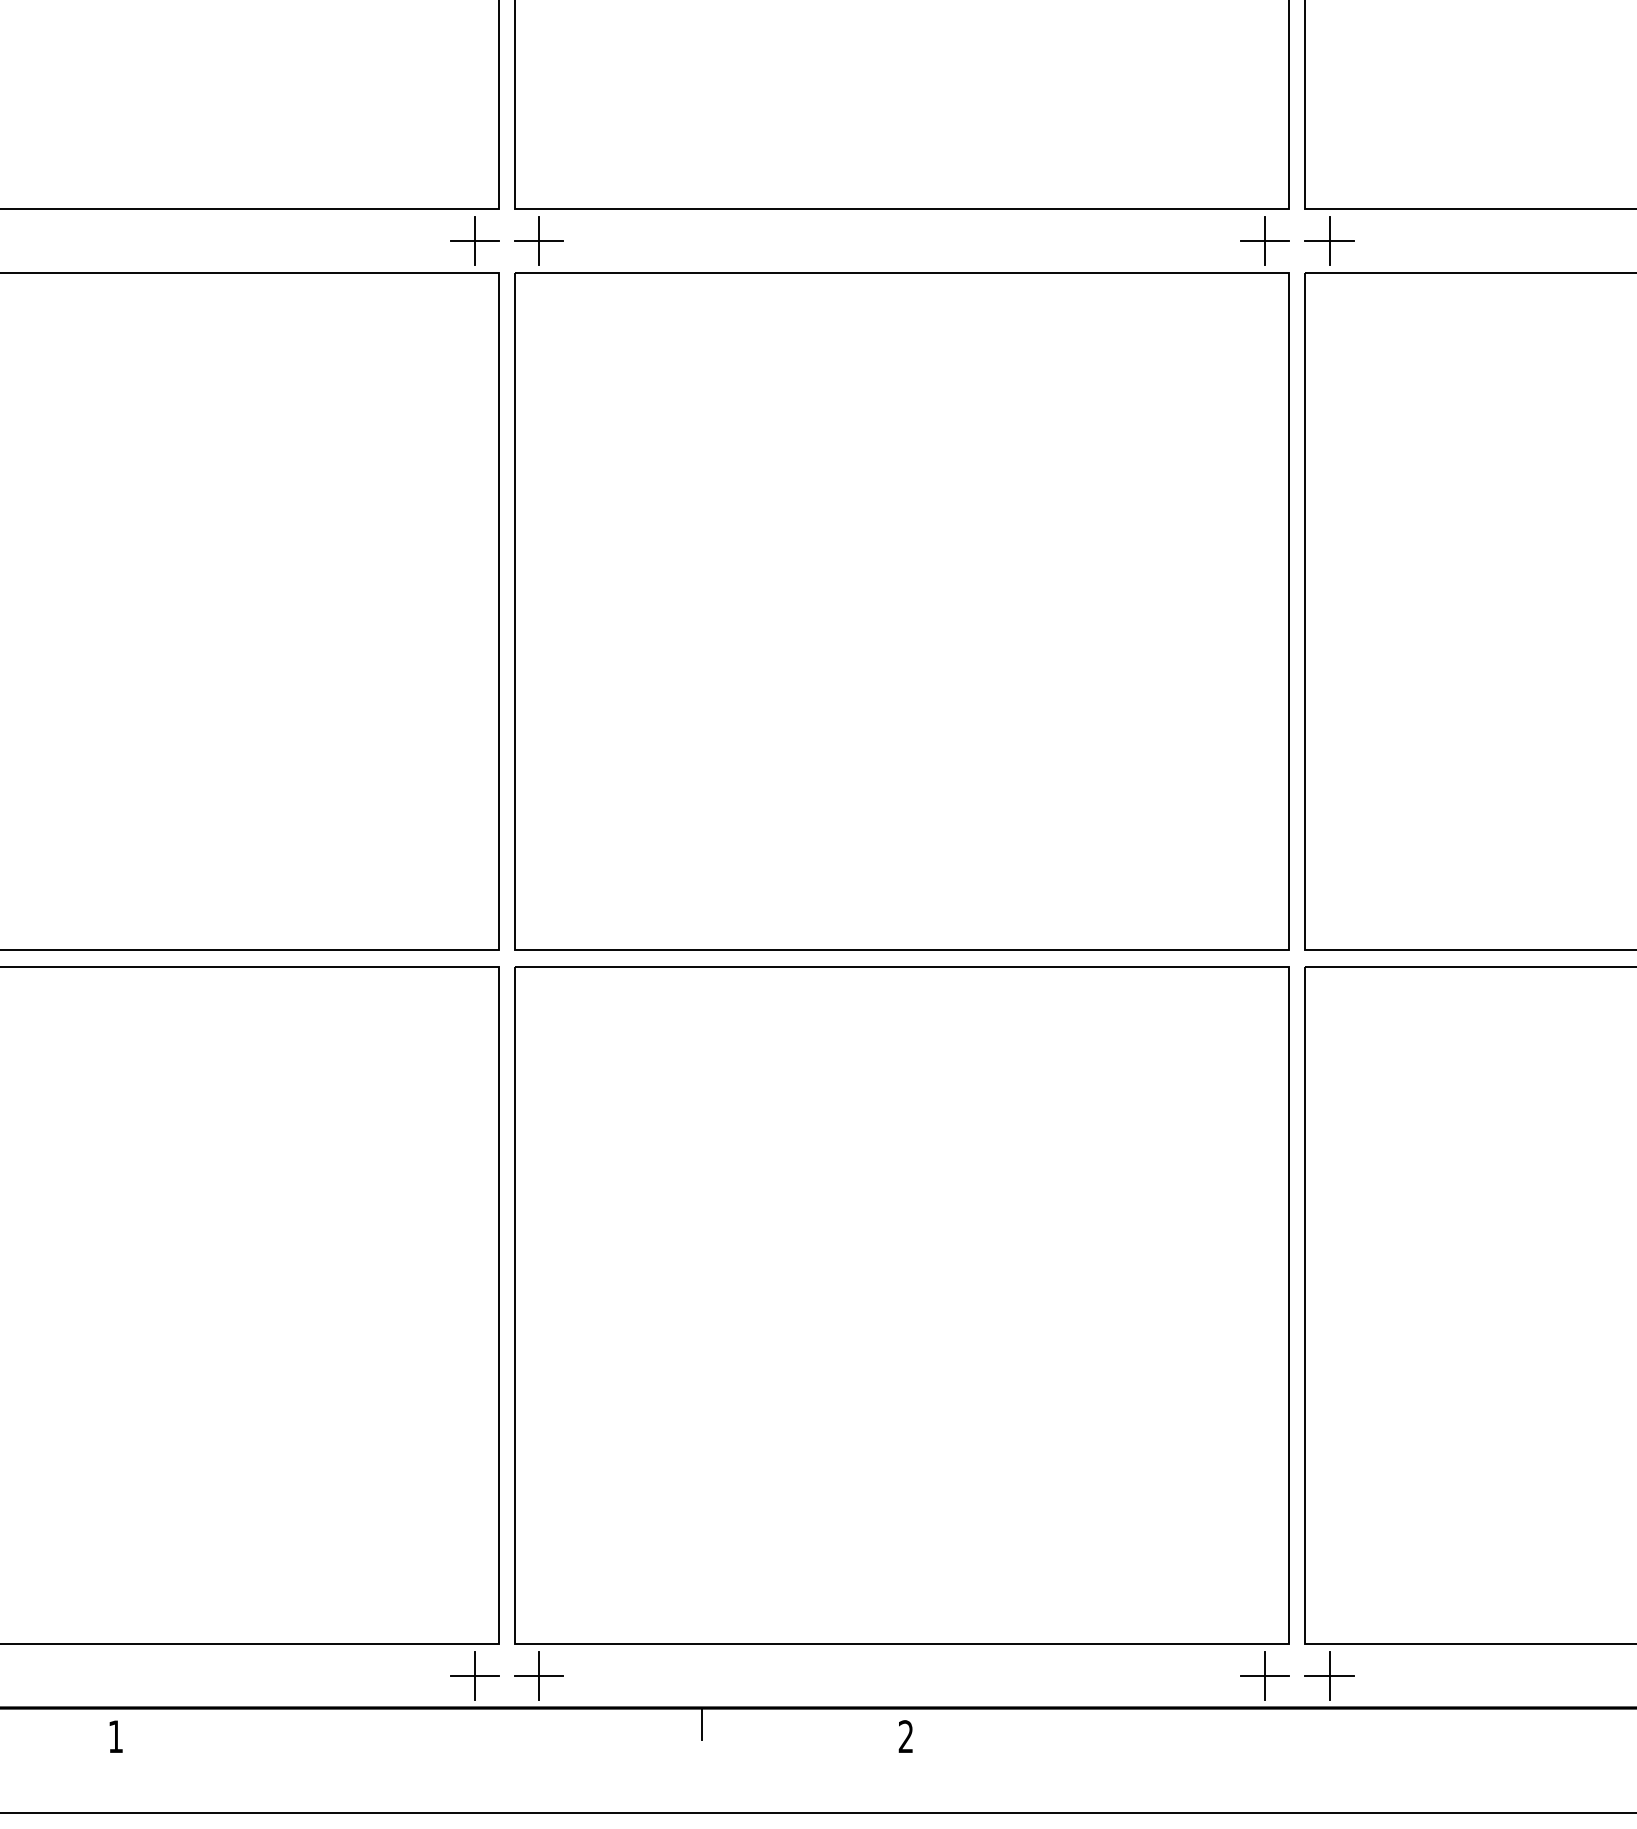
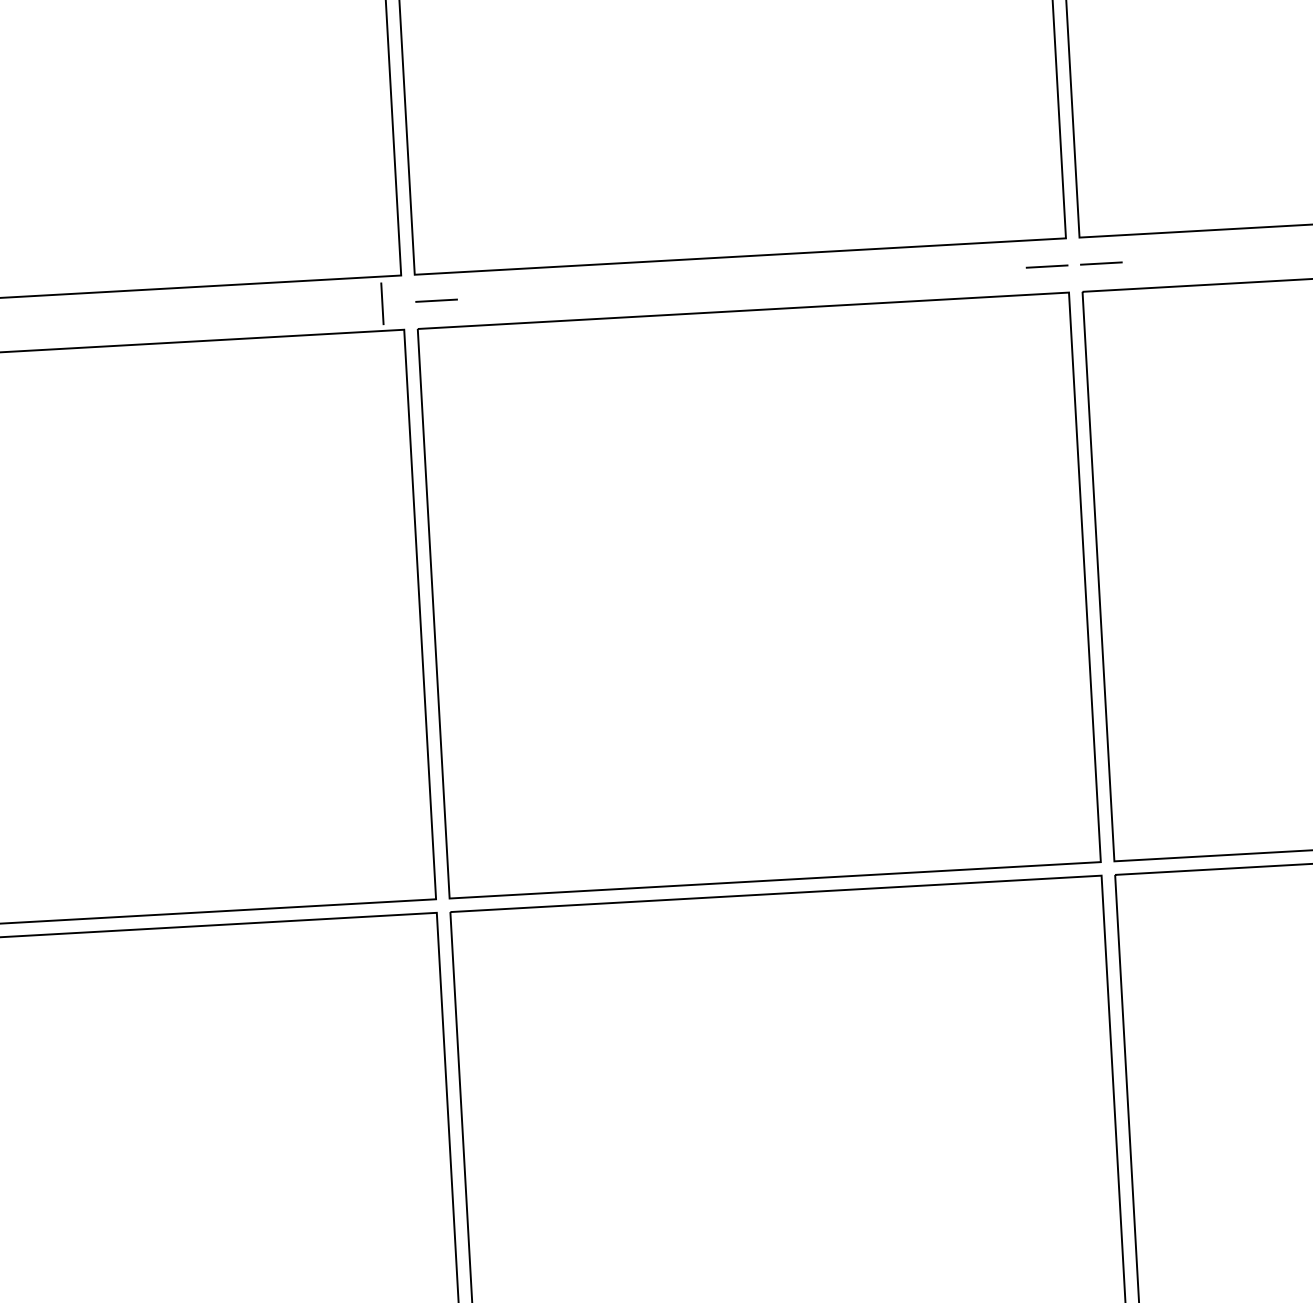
line: (474, 241) -> (382, 303), removed
line: (539, 241) -> (436, 300), removed
line: (1265, 241) -> (1047, 266), removed
line: (1329, 241) -> (1101, 263), removed

